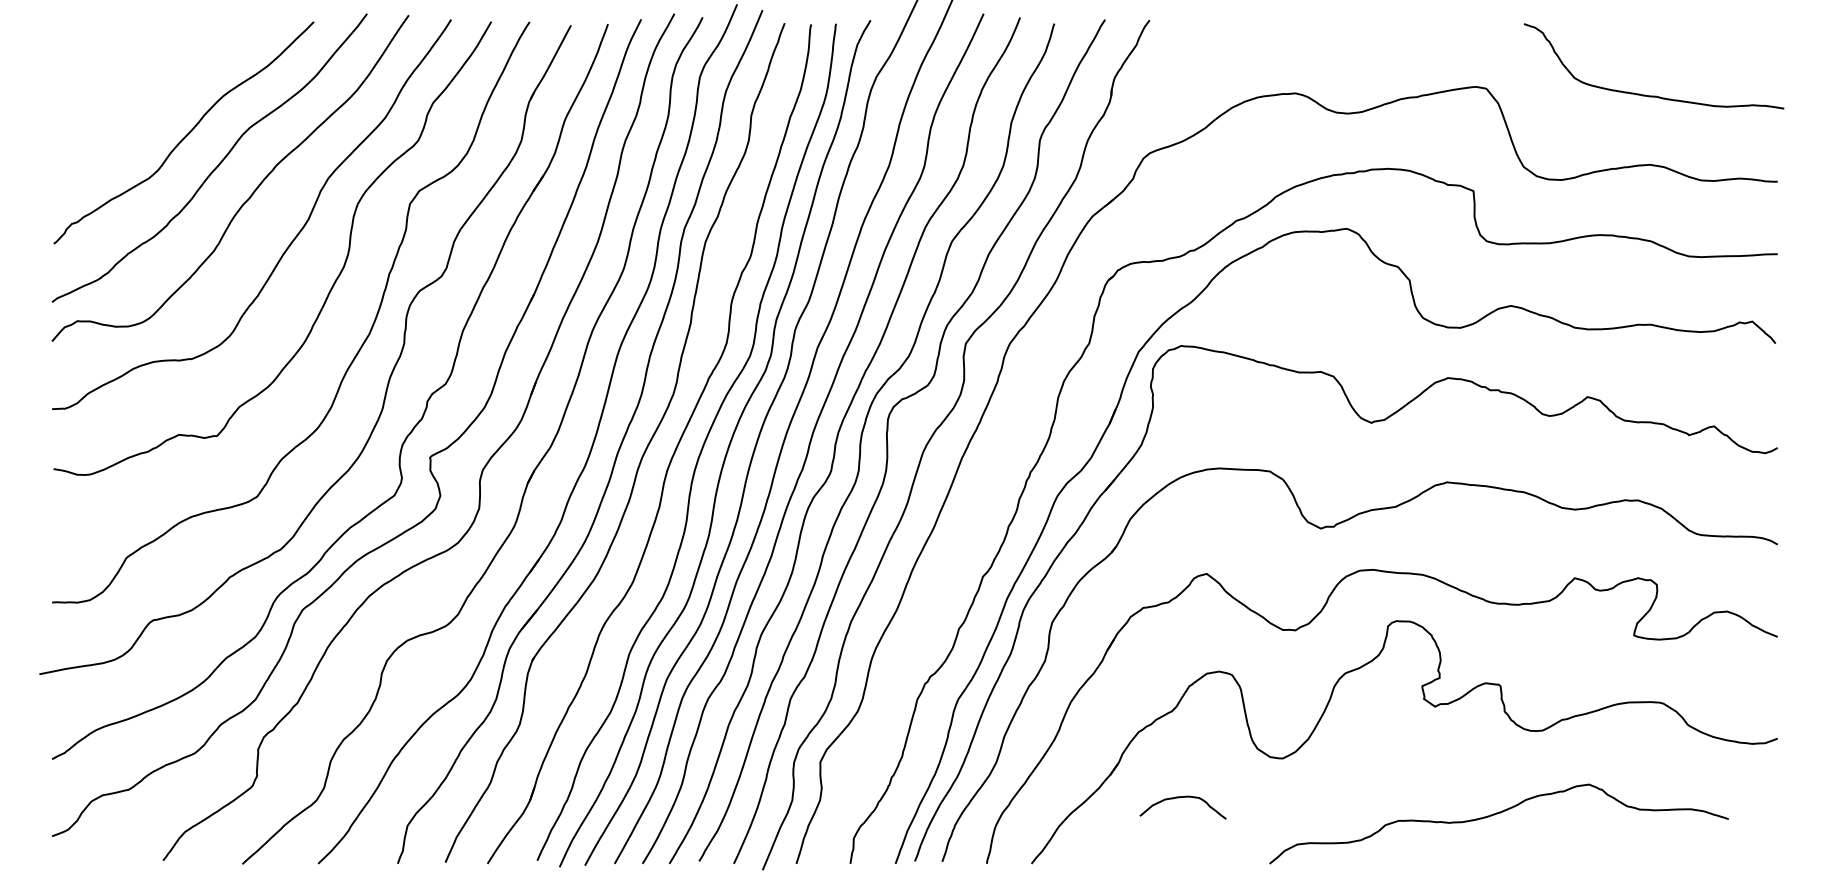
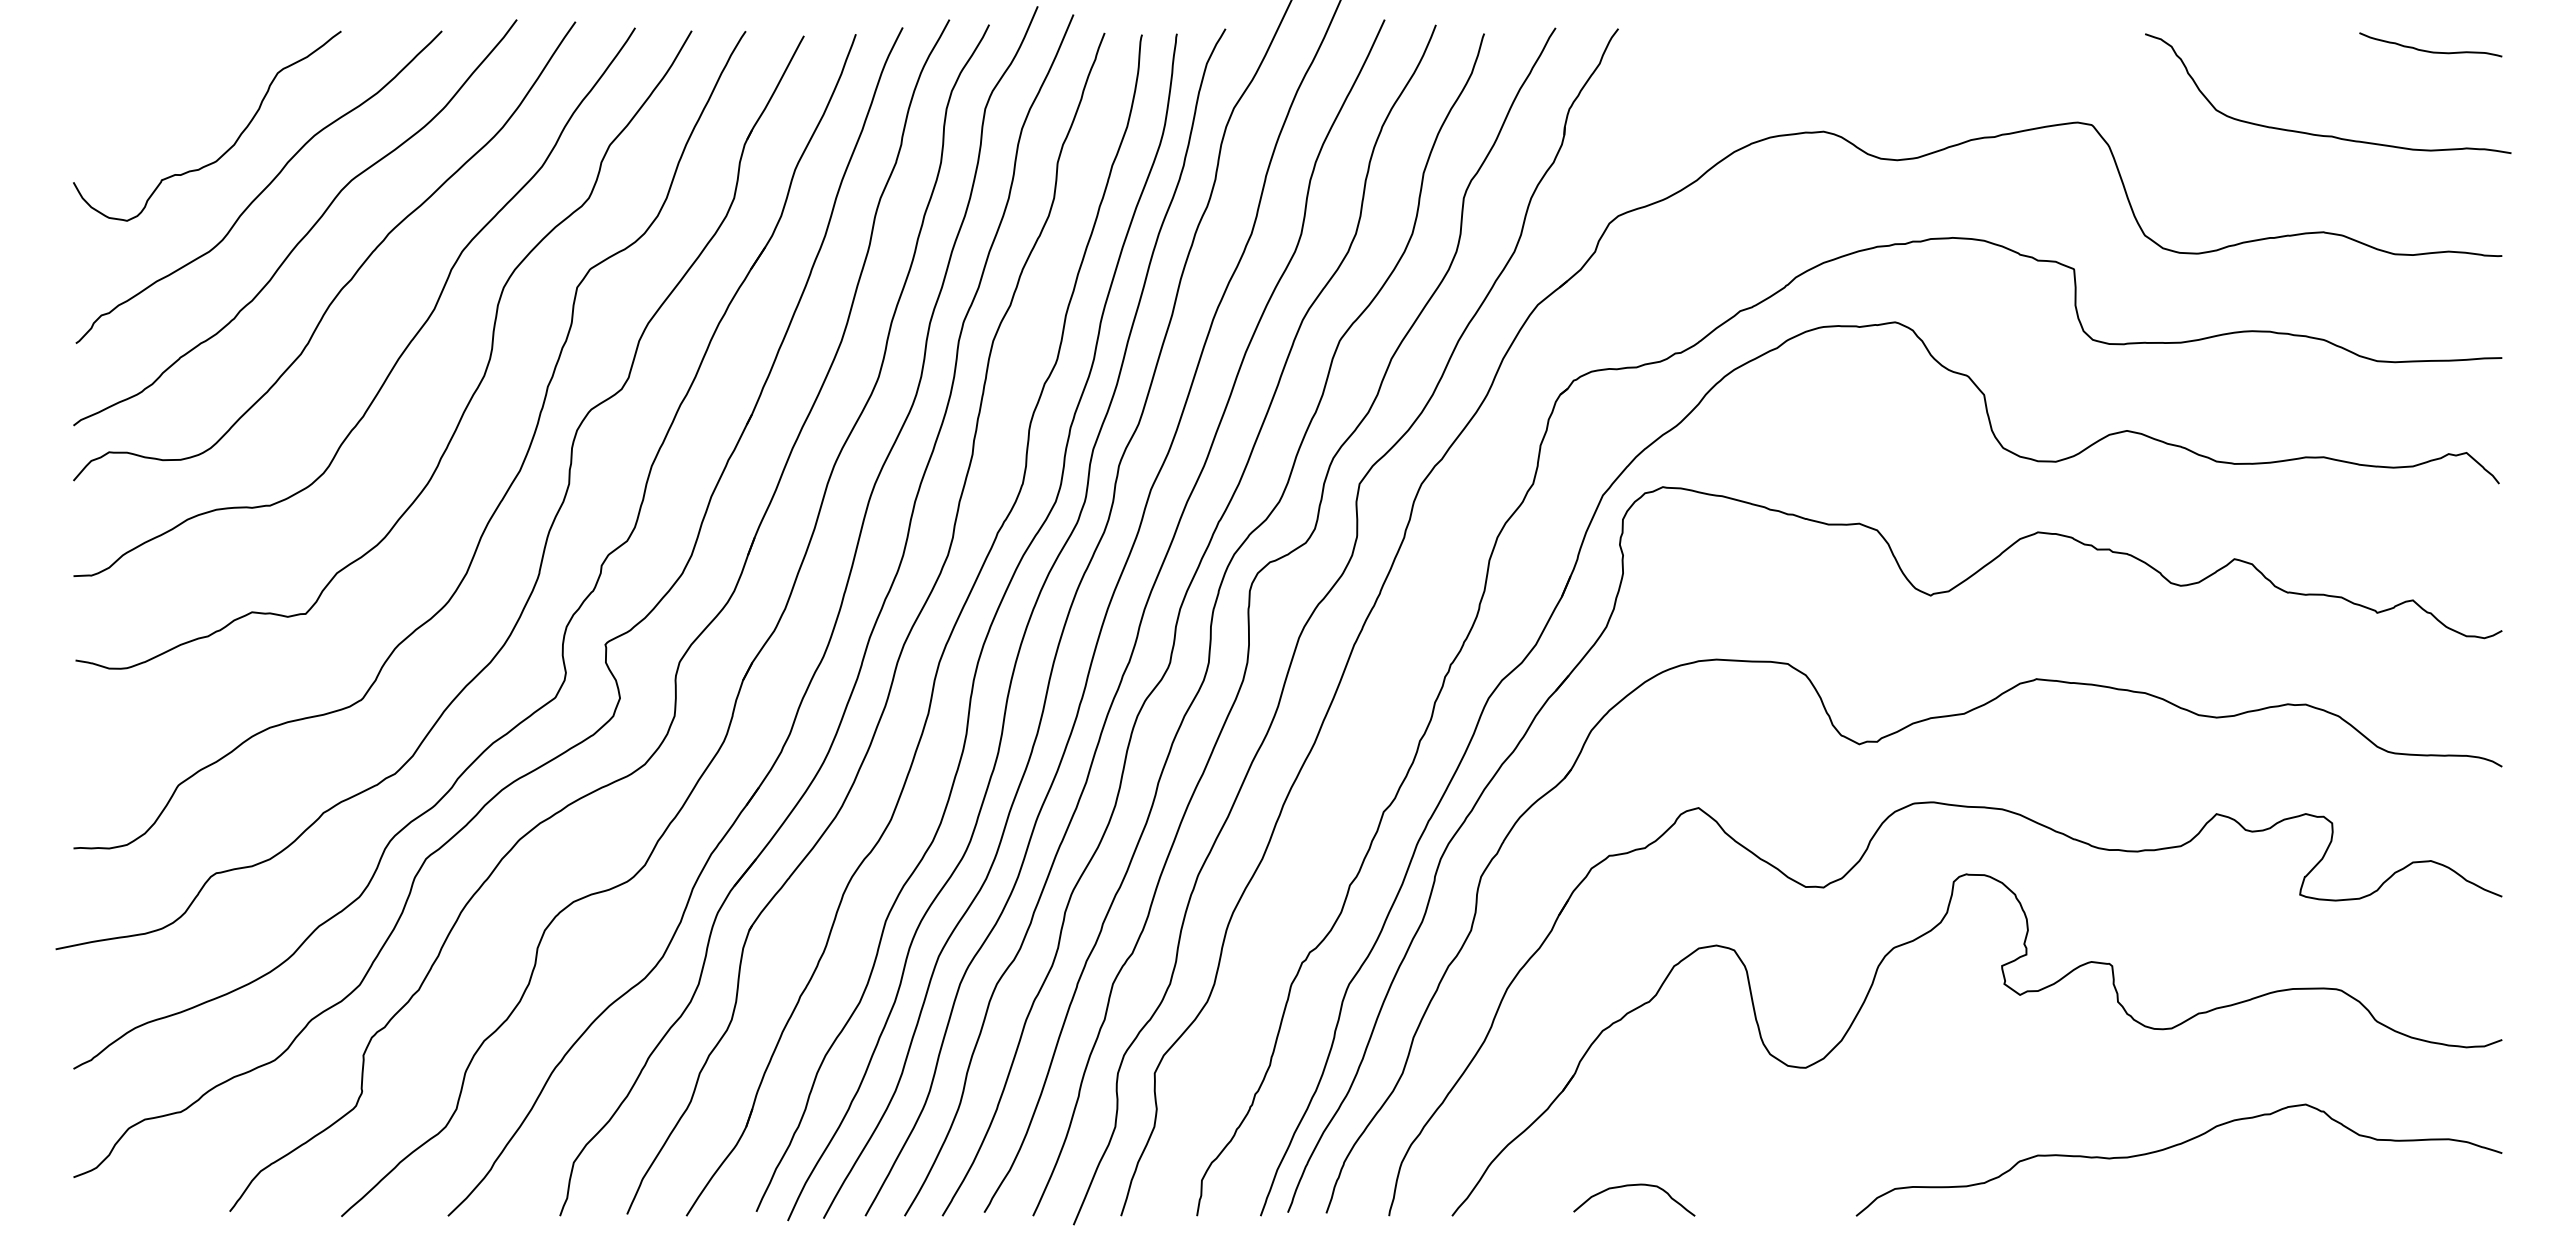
curve: (1725, 35) -> (2428, 50), added
curve: (162, 104) -> (229, 147), added
curve: (1181, 798) -> (1631, 1186), moved
curve: (1495, 815) -> (2173, 1147), moved

